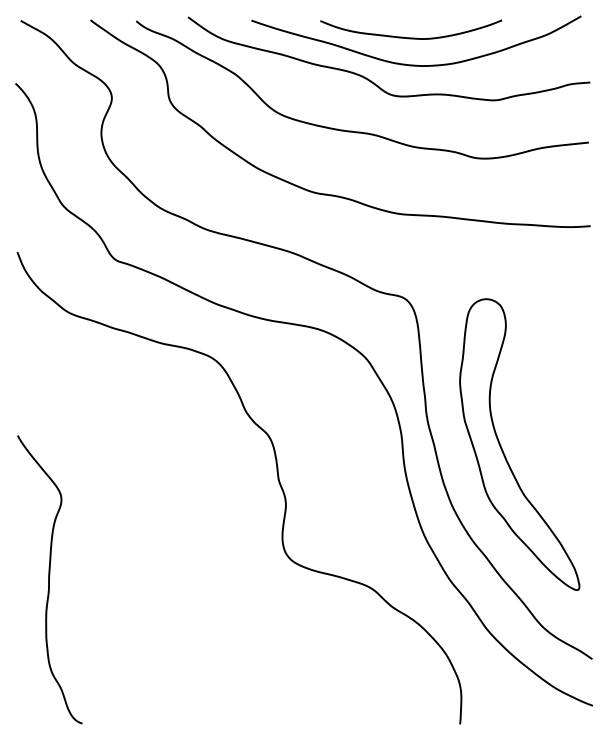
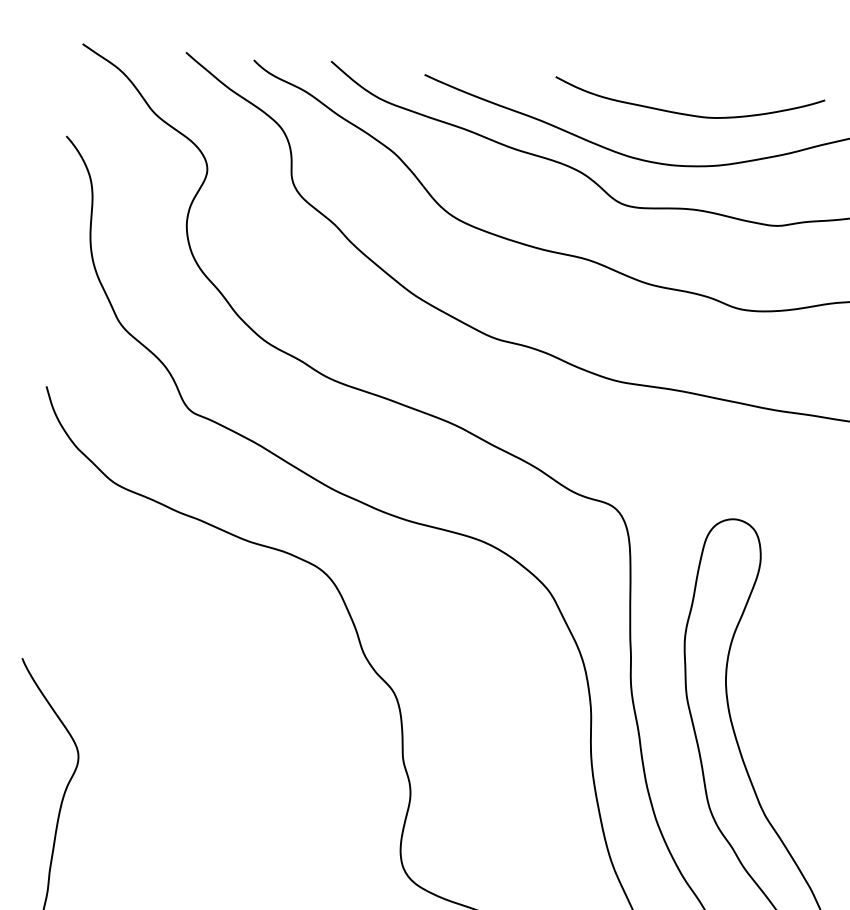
curve: (411, 37) -> (688, 113), moved

